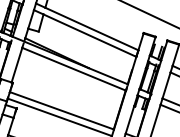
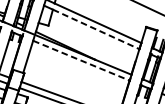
line: (89, 35) -> (95, 29), solid -> dashed
line: (74, 69) -> (81, 60), solid -> dashed

